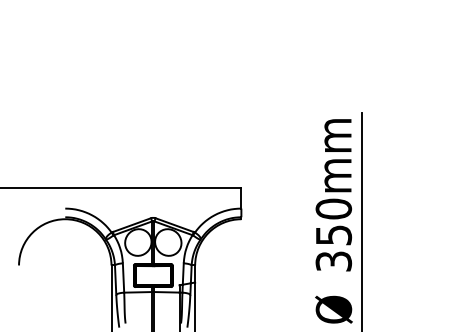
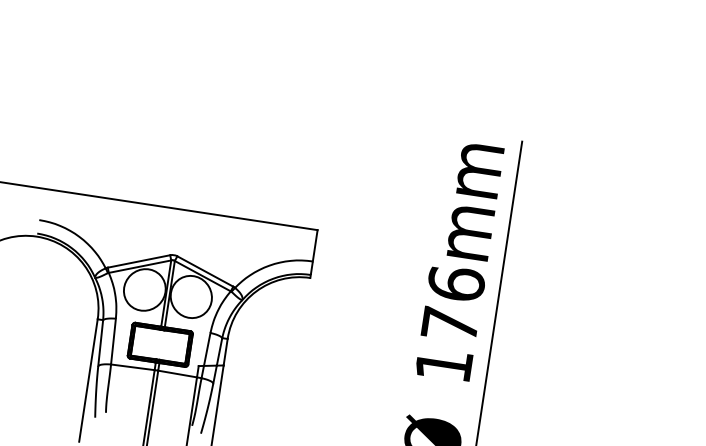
text: (333, 234) -> (449, 323), 350mm -> 176mm

